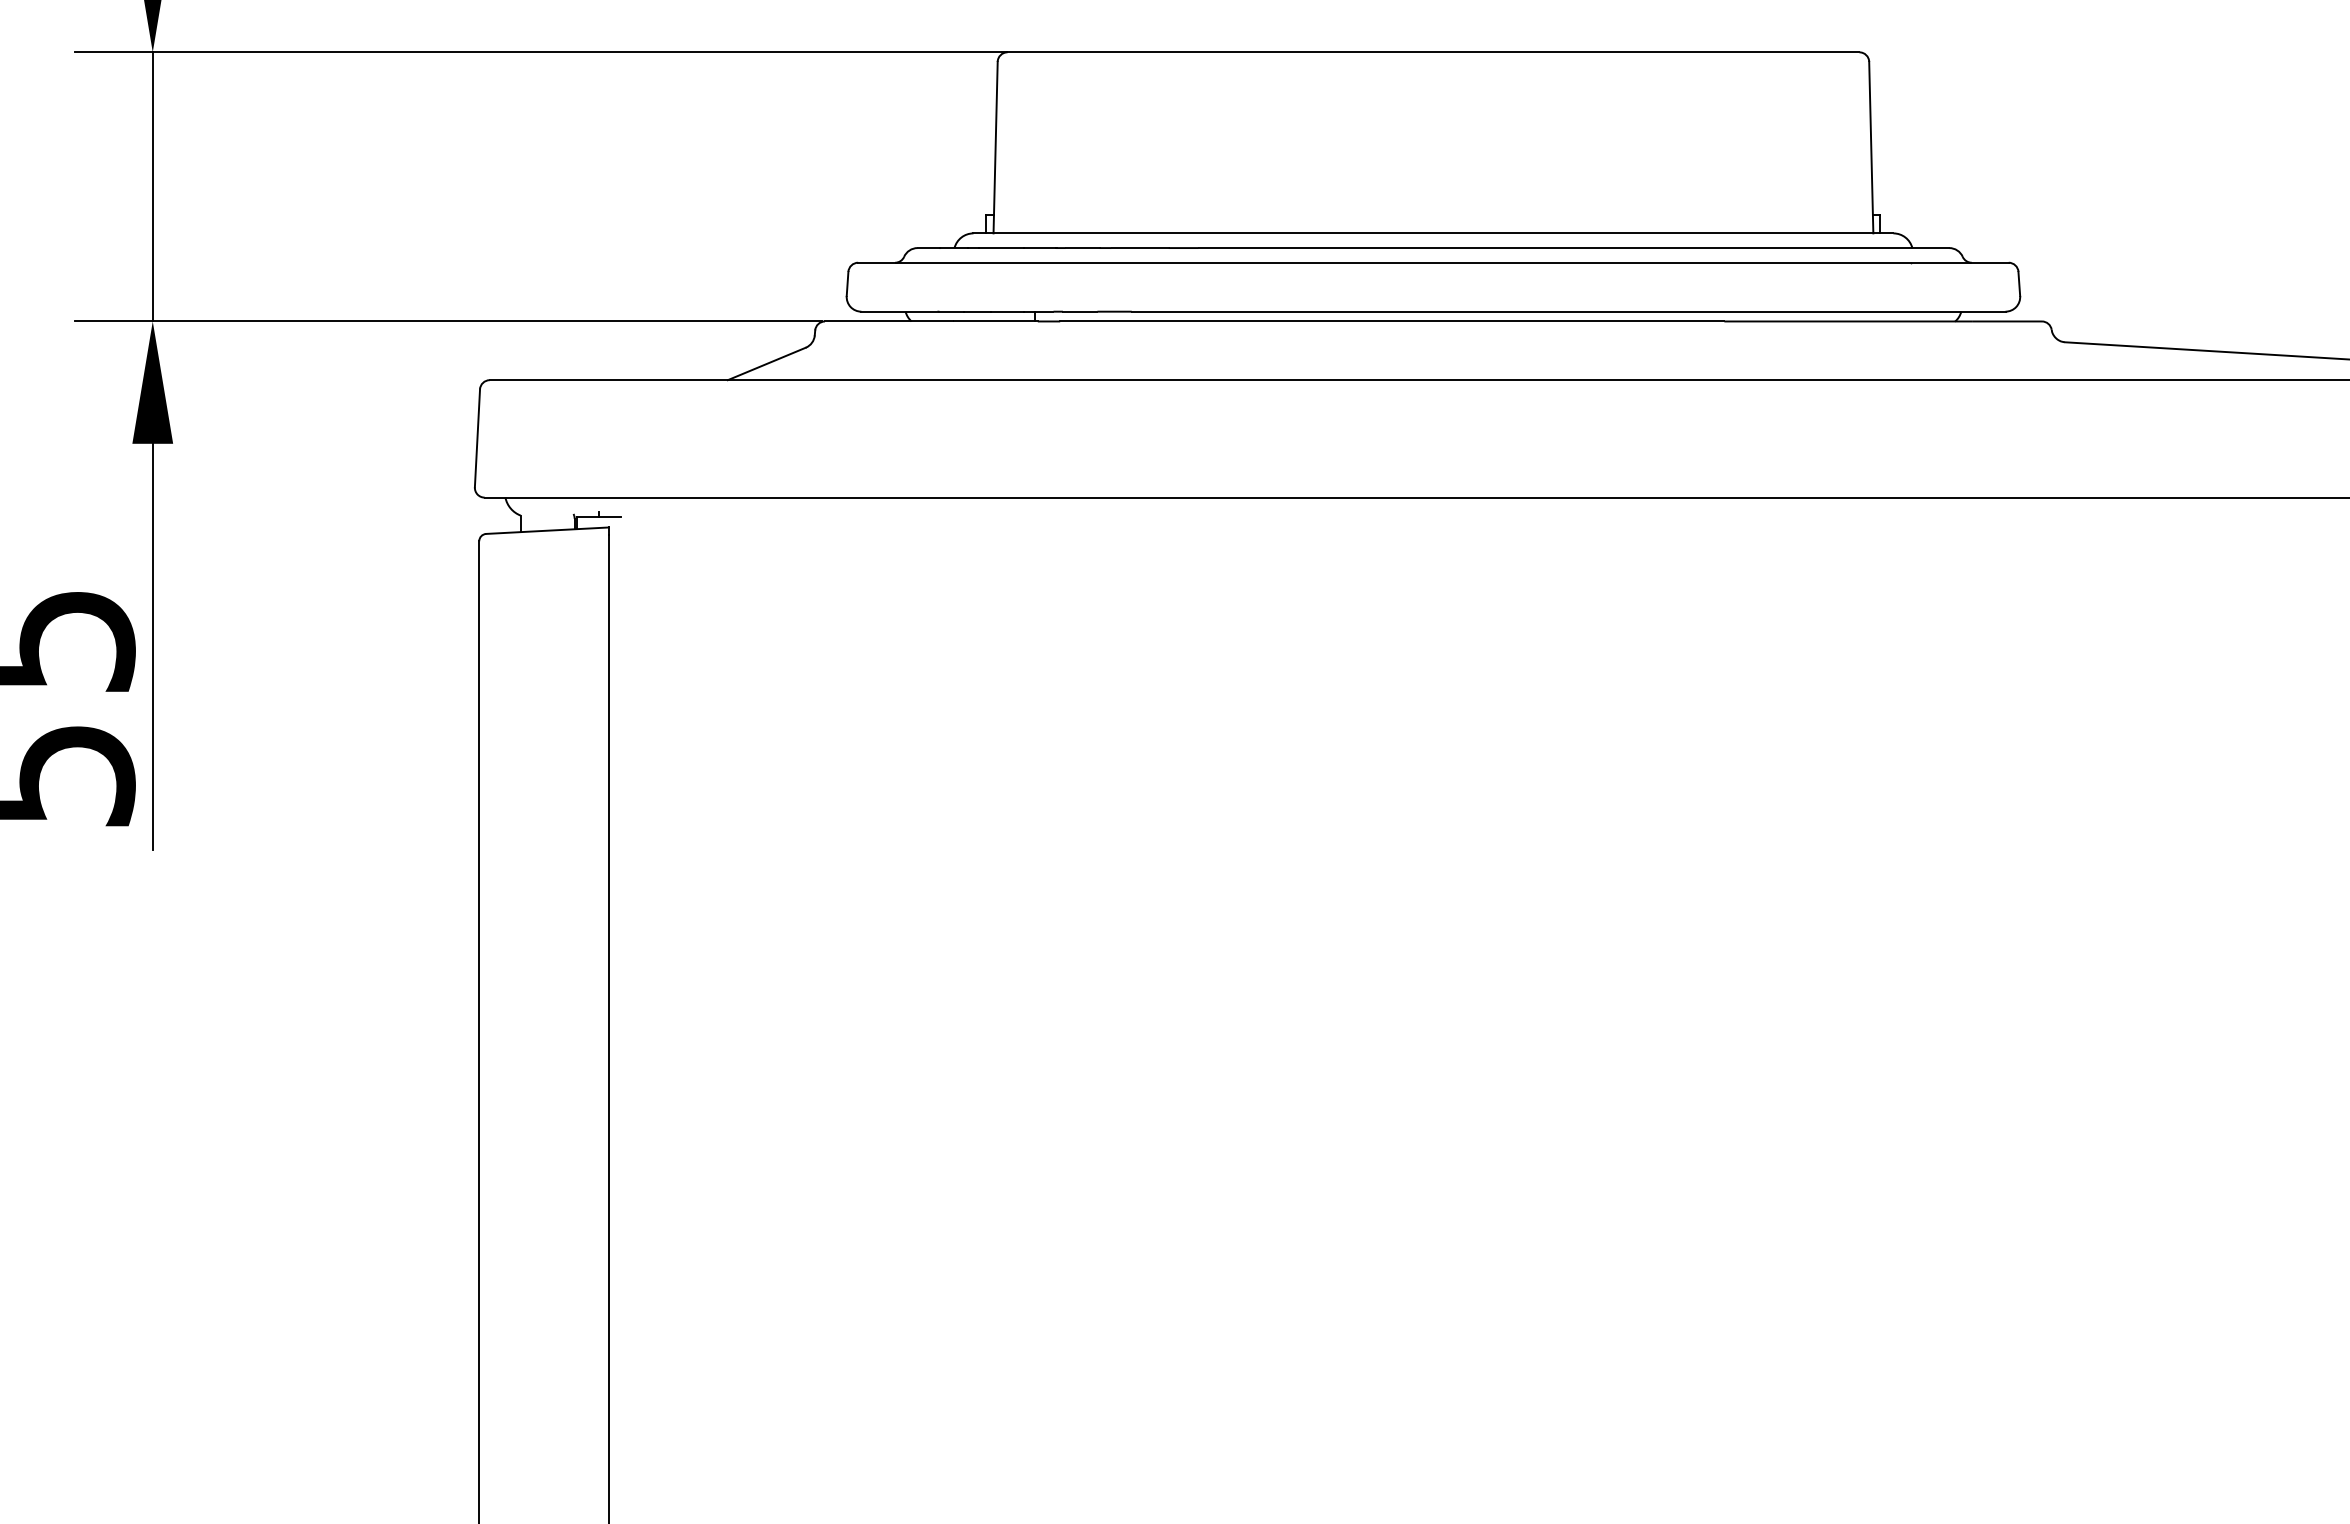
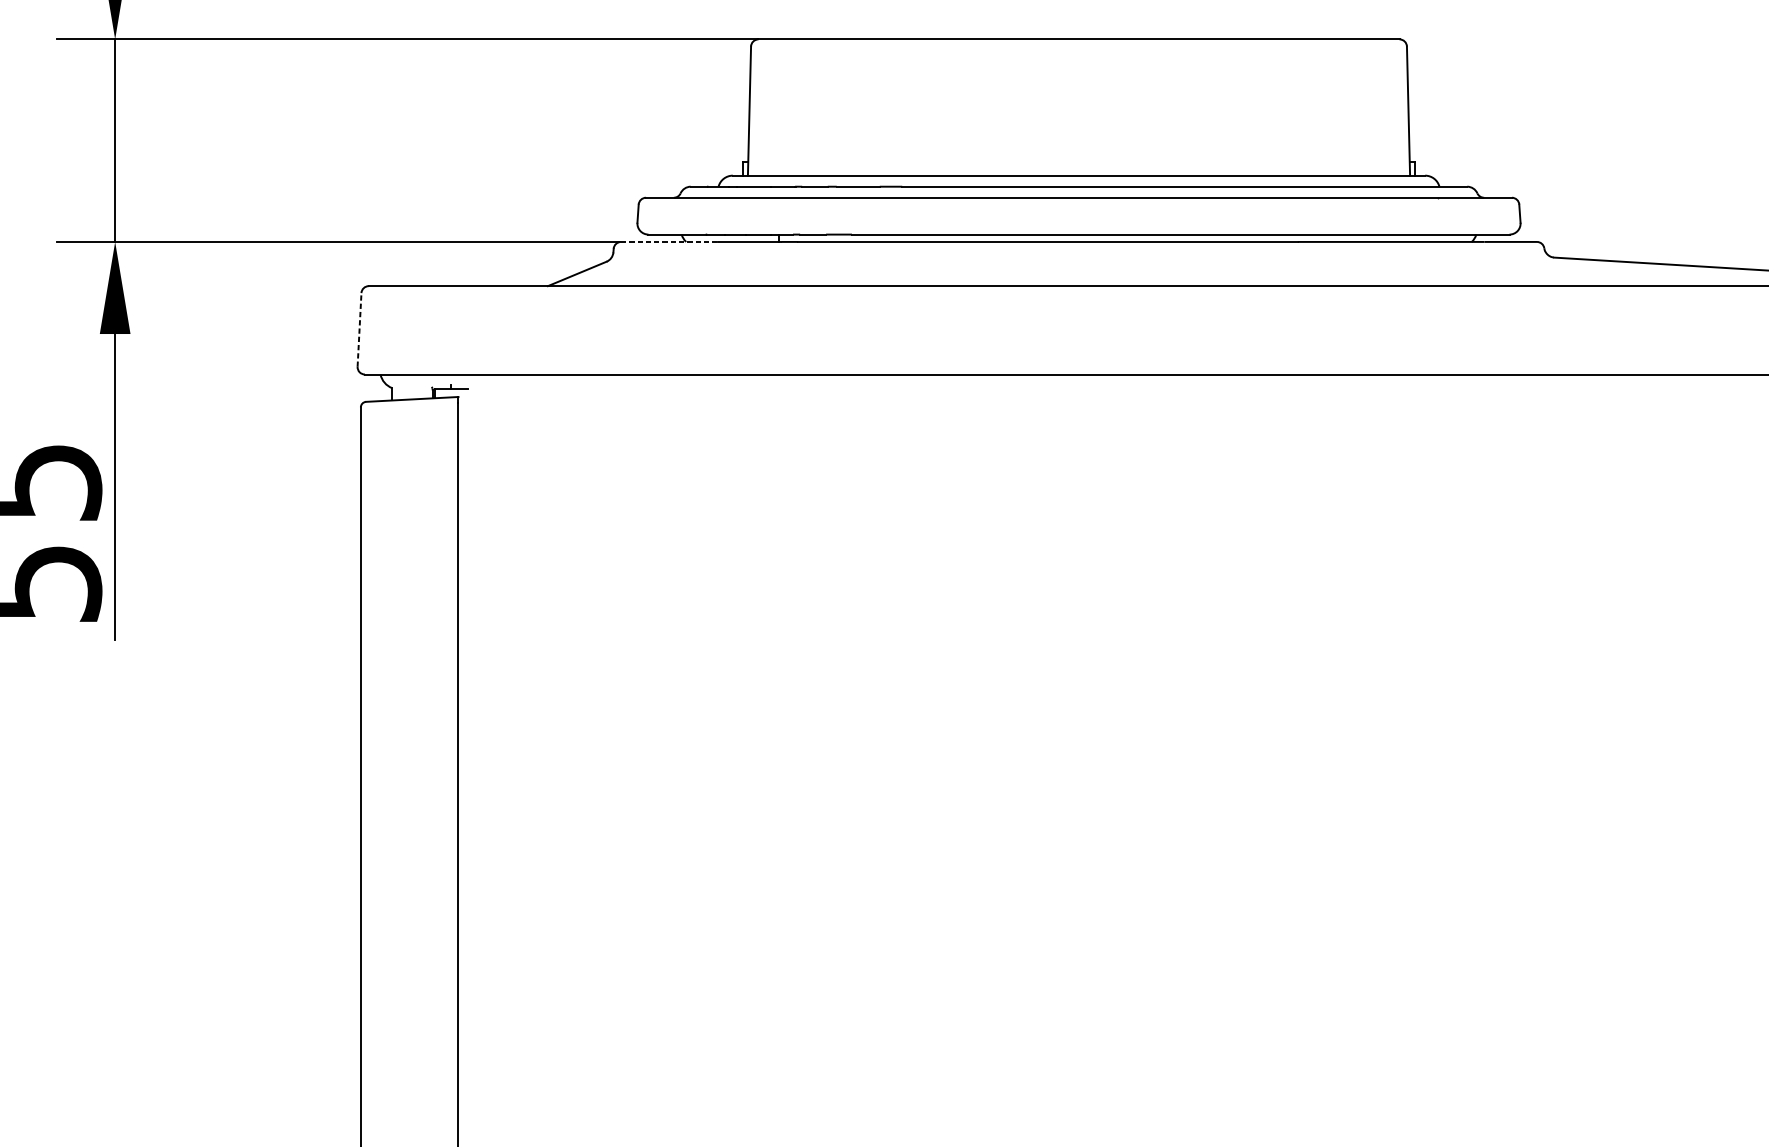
line: (888, 321) -> (668, 241), solid -> dashed
line: (477, 437) -> (359, 329), solid -> dashed

